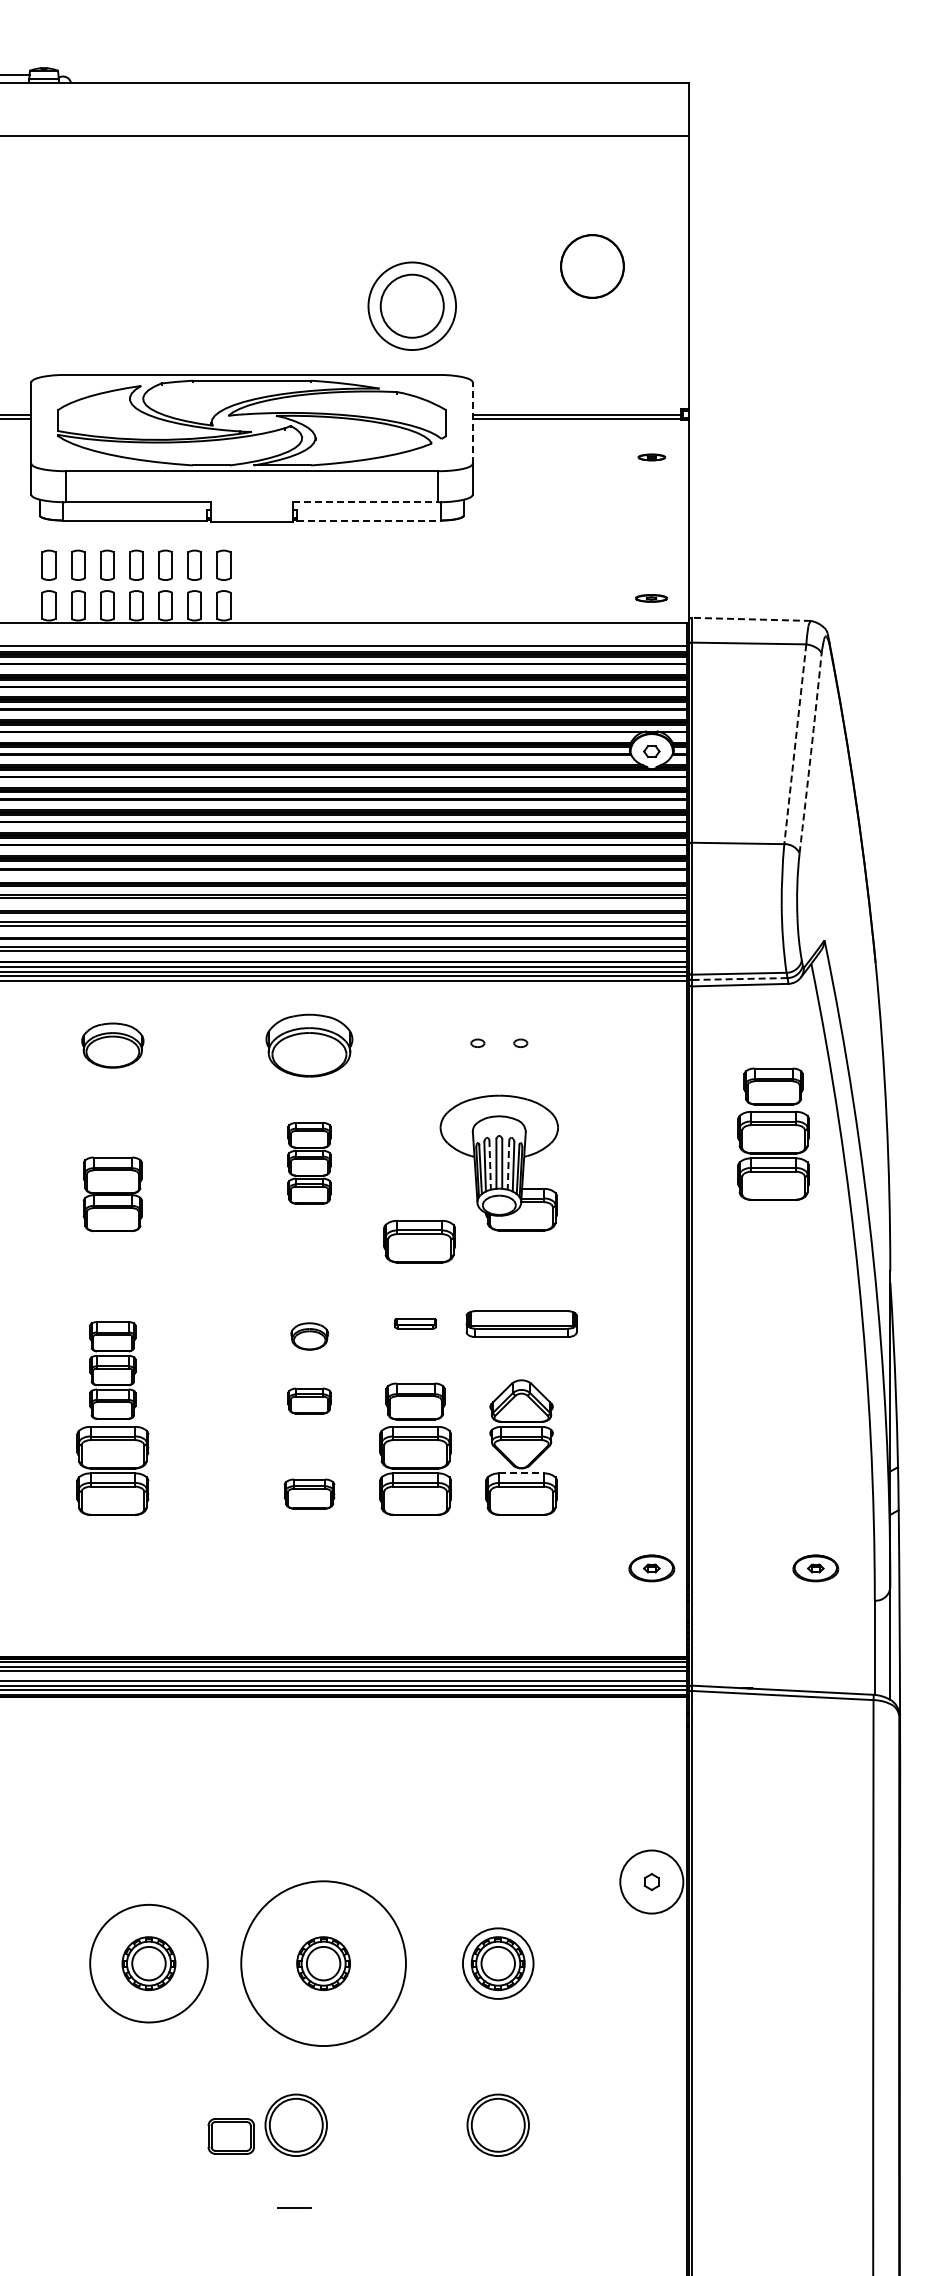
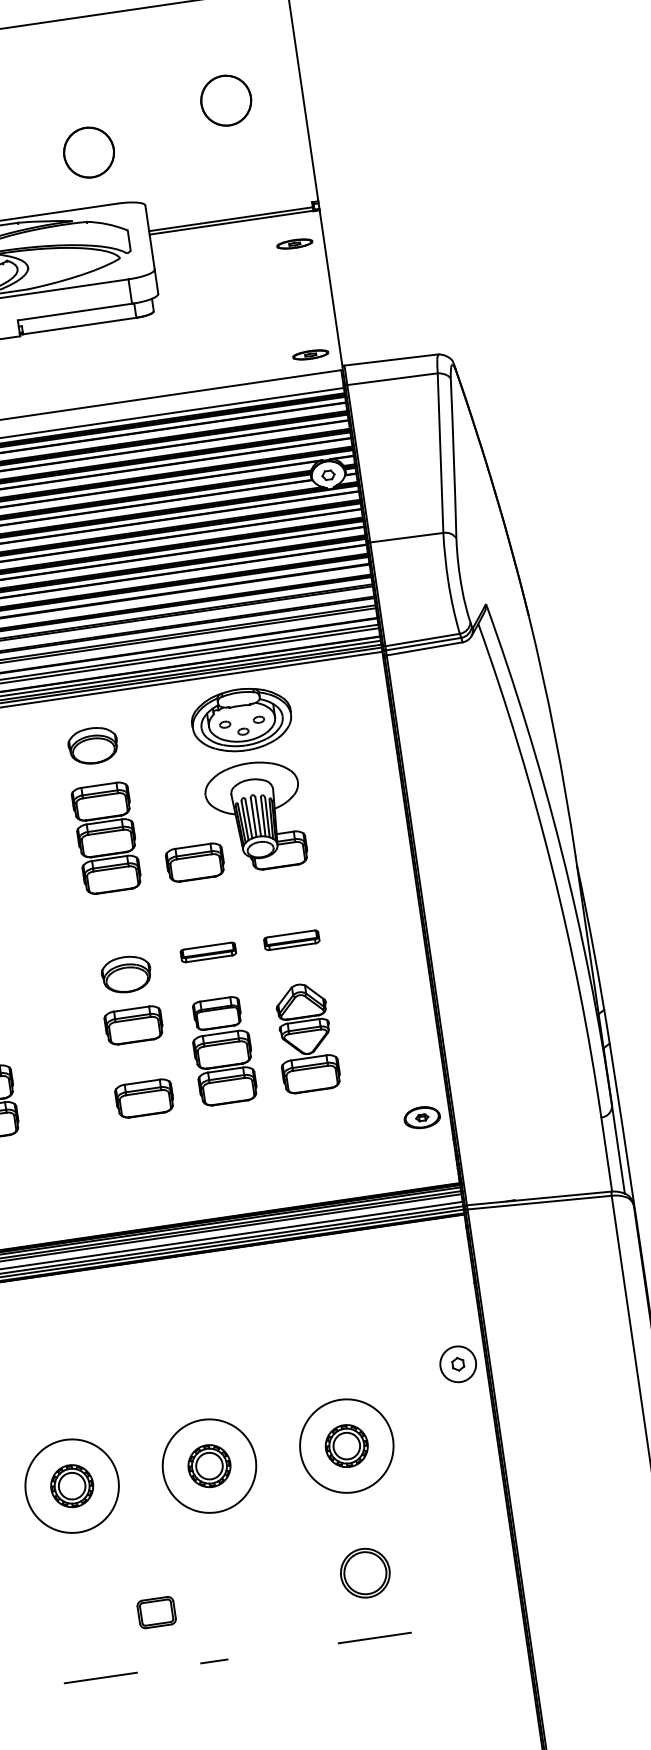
circle: (412, 305) -> (89, 152), size x0.71
line: (472, 423) -> (149, 237), dashed -> solid
part: (651, 457) -> (294, 244), size x1.67
line: (365, 502) -> (74, 312), dashed -> solid
line: (369, 520) -> (80, 326), dashed -> solid
part: (651, 598) -> (310, 355), size x1.43
line: (751, 619) -> (391, 360), dashed -> solid
line: (795, 744) -> (440, 453), dashed -> solid
arc: (810, 753) -> (453, 458), dashed -> solid
line: (739, 979) -> (423, 644), dashed -> solid
part: (499, 1040) -> (241, 720), added
part: (309, 1045) -> (93, 745), size x0.71
part: (773, 1133) -> (468, 761), removed
part: (309, 1163) -> (106, 838), size x1.67
line: (490, 1164) -> (249, 818), dashed -> solid
line: (508, 1164) -> (263, 816), dashed -> solid
part: (419, 1241) -> (195, 862), moved
part: (415, 1323) -> (208, 952), size x1.67
part: (521, 1323) -> (291, 940), size x0.62
part: (309, 1336) -> (126, 974), size x1.67
part: (309, 1400) -> (133, 1024), size x1.67
line: (522, 1473) -> (309, 1057), dashed -> solid
part: (309, 1493) -> (144, 1098), size x1.43
part: (815, 1568) -> (550, 1098), removed
circle: (651, 1881) -> (457, 1363), size x0.71
circle: (323, 1963) -> (209, 1466), size x0.71
circle: (498, 1963) -> (347, 1445), size x1.67
part: (295, 2124) -> (205, 1595), removed
line: (149, 2207) -> (100, 1677), added
line: (498, 2207) -> (374, 1637), added

